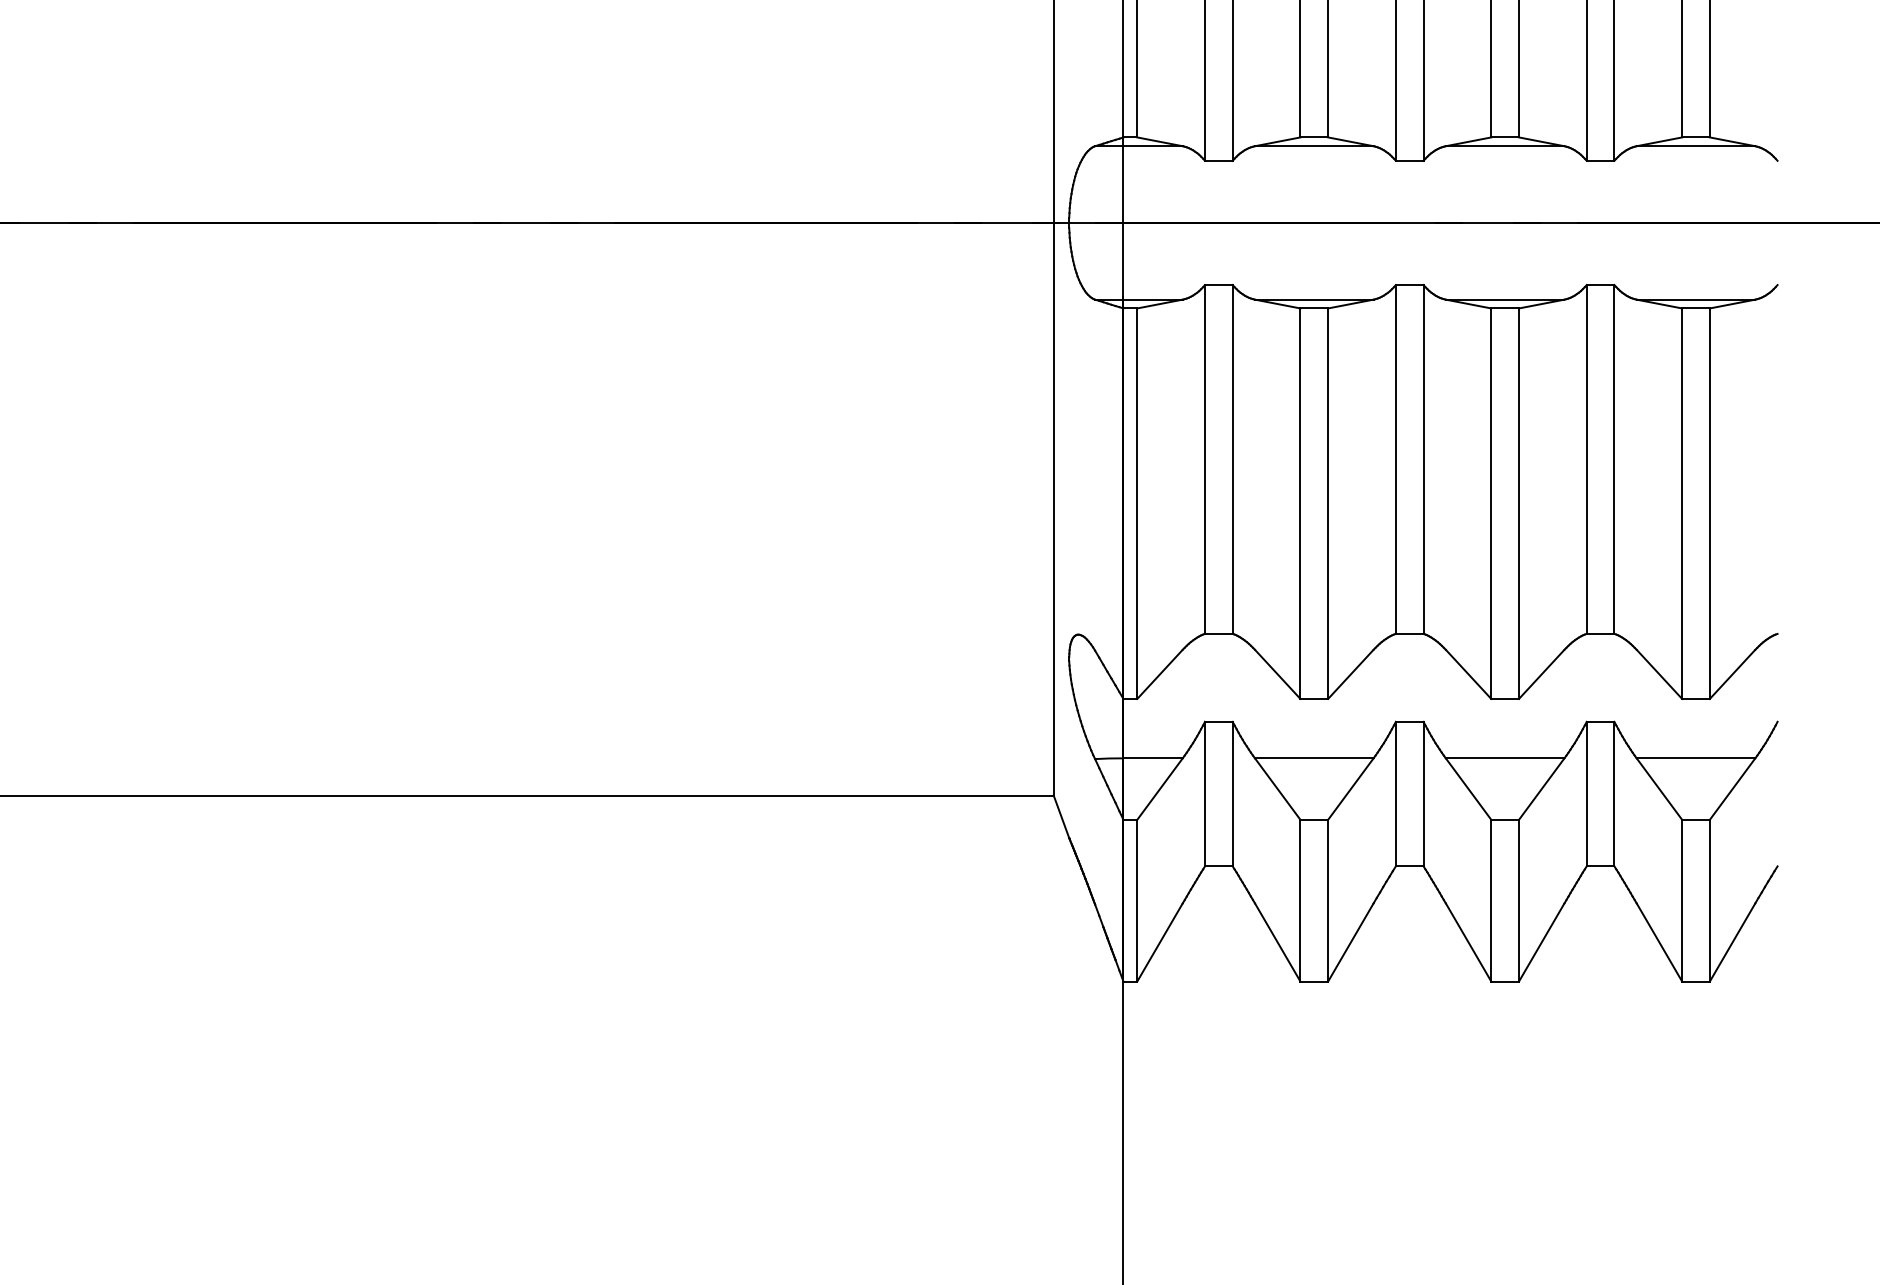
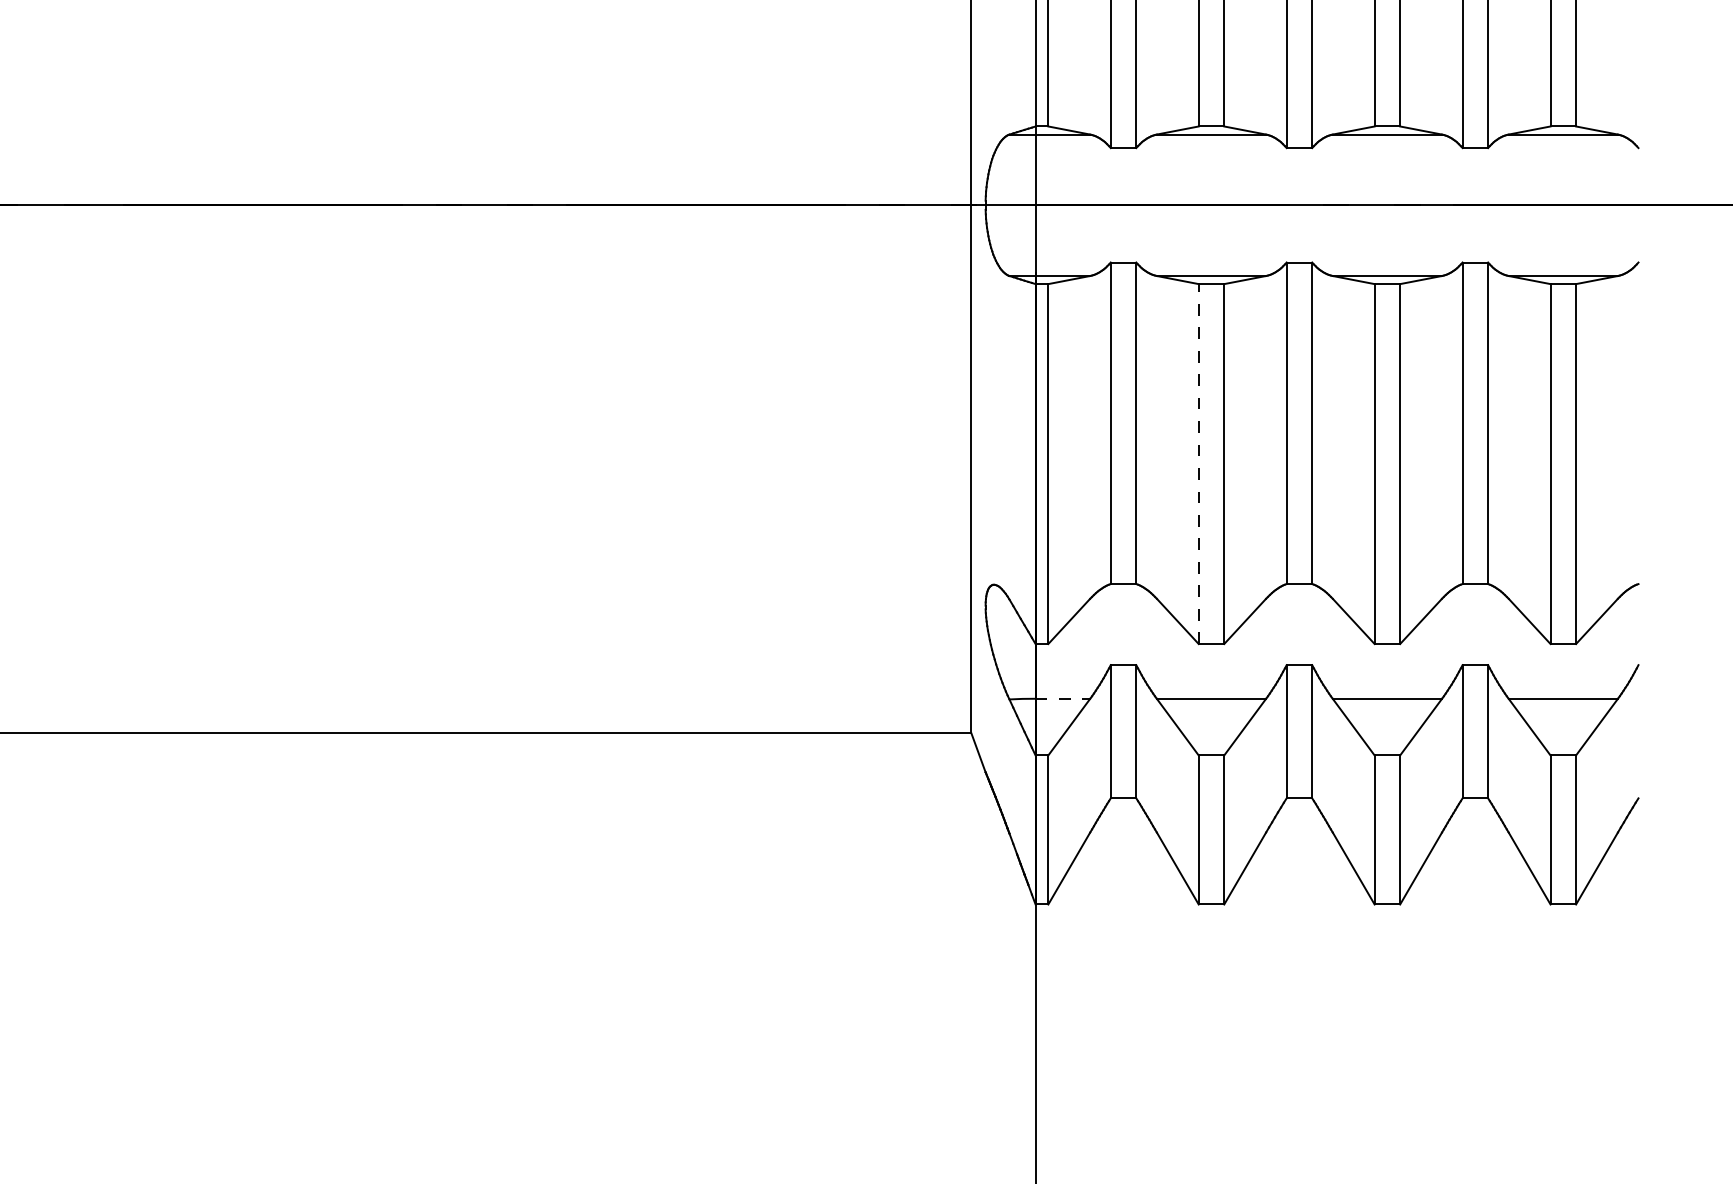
line: (1300, 503) -> (1198, 463), solid -> dashed
line: (1153, 758) -> (1063, 698), solid -> dashed

